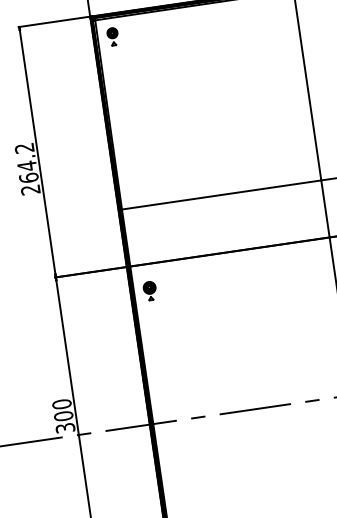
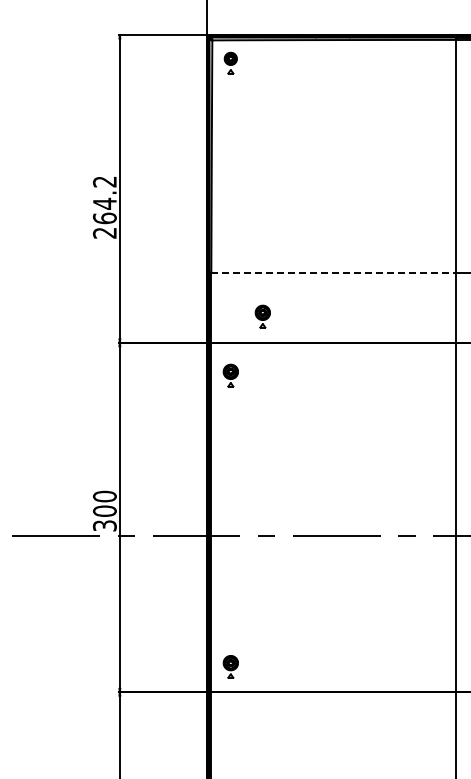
line: (222, 194) -> (334, 272), solid -> dashed
part: (168, 239) -> (262, 316), added

